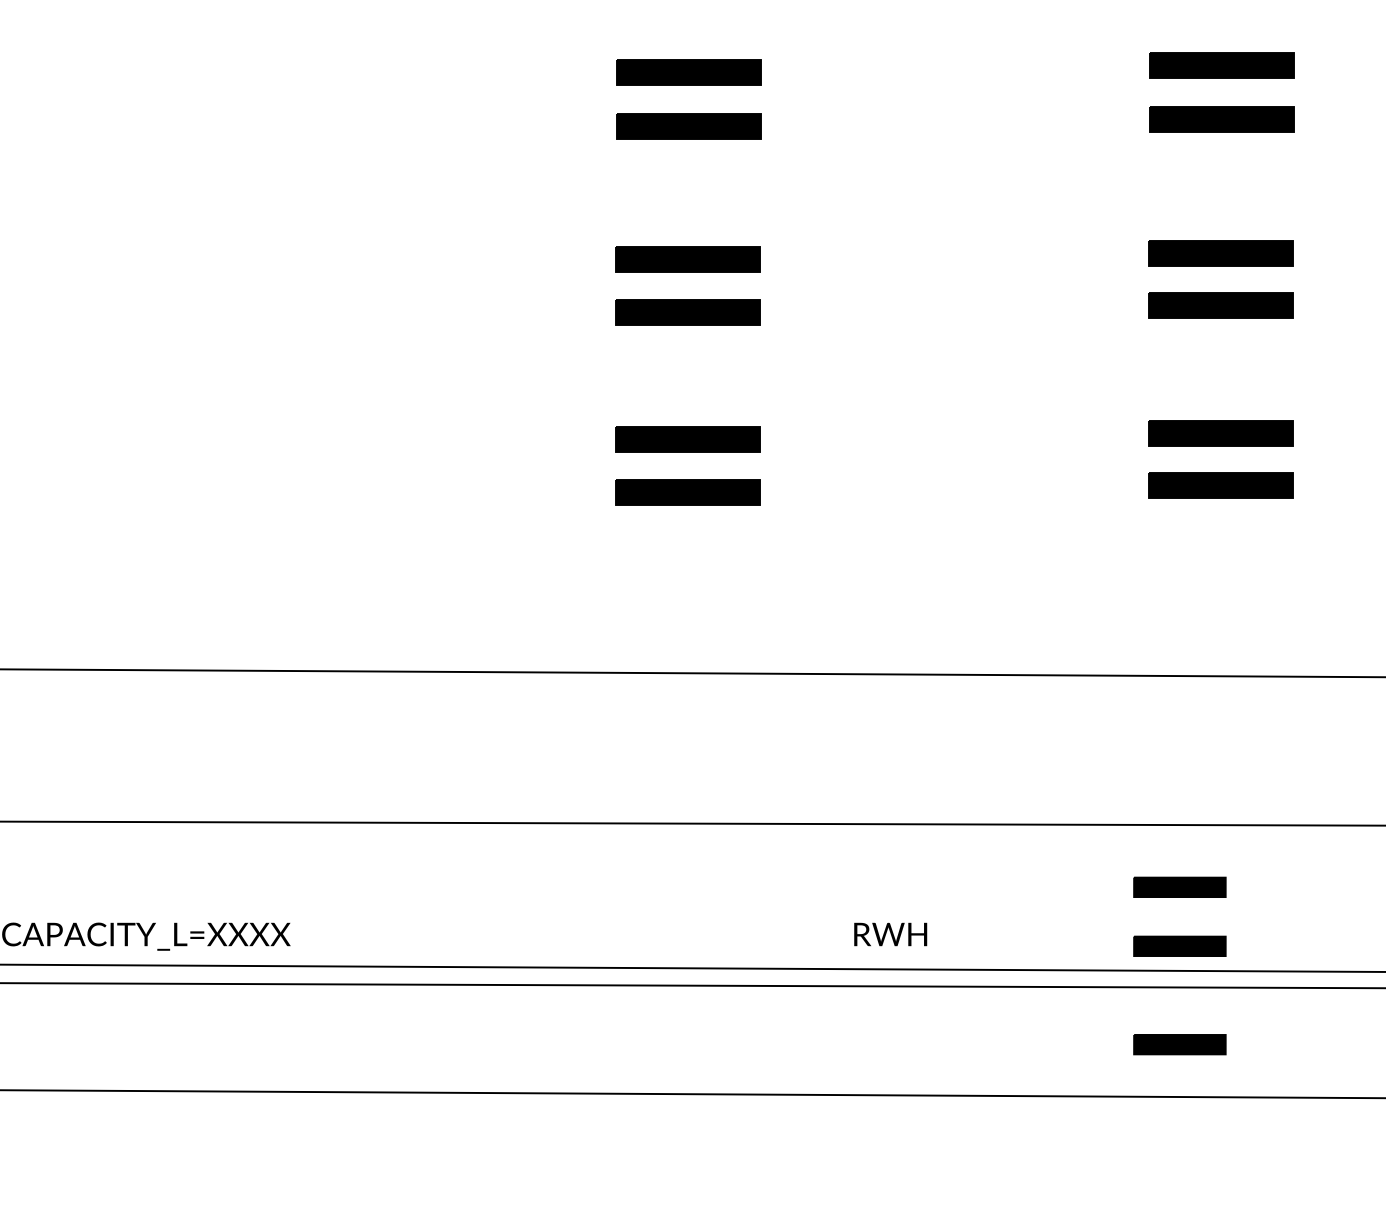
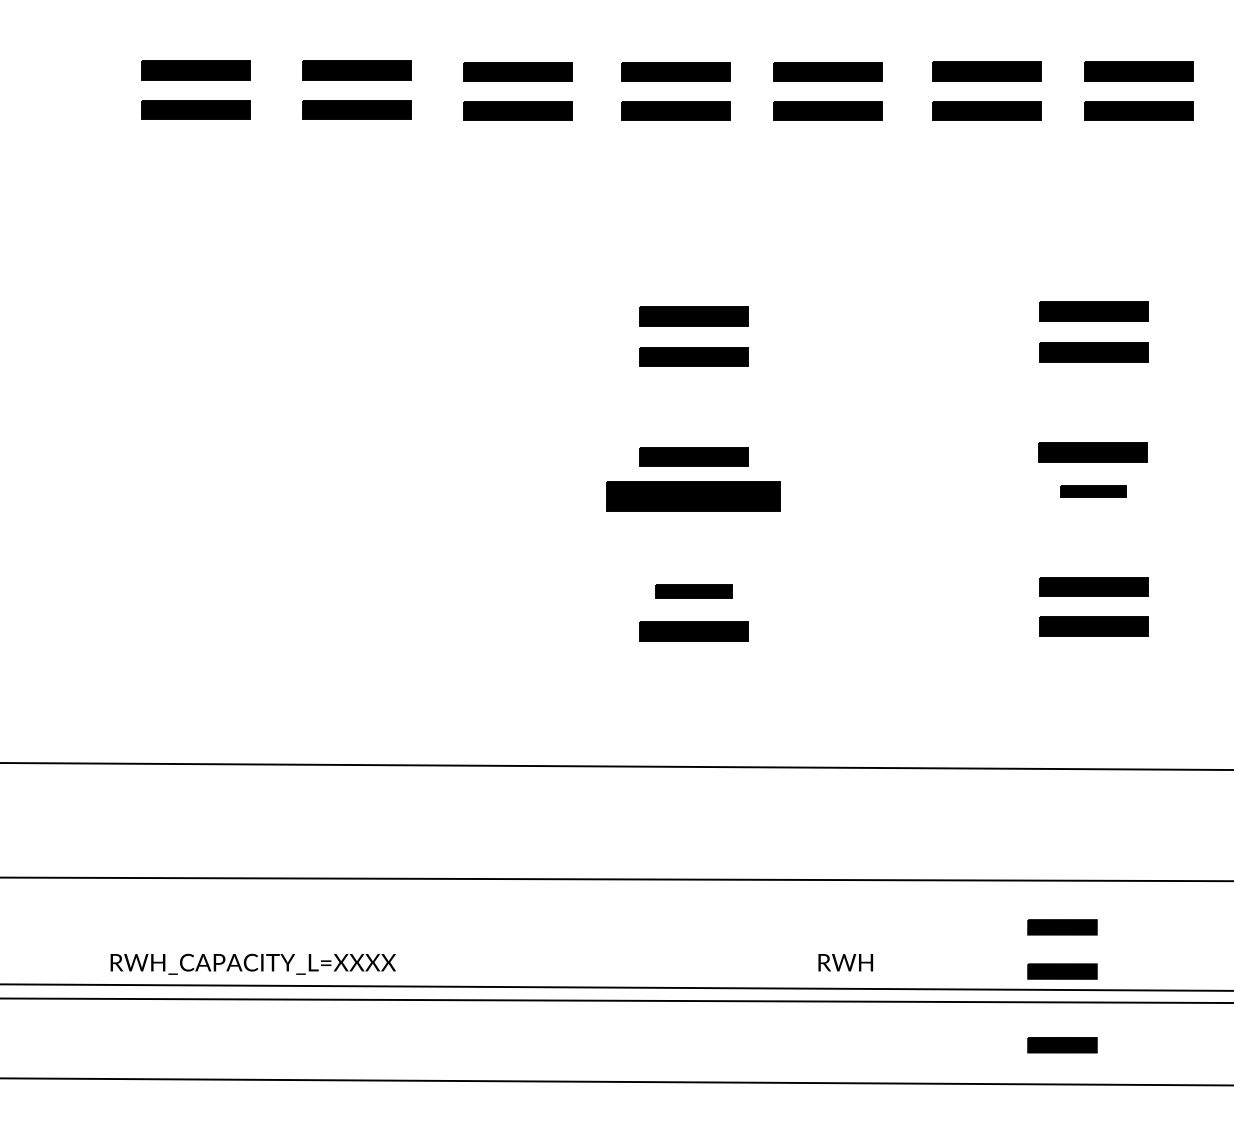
part: (1219, 305) -> (1092, 491), size x0.6
part: (687, 312) -> (693, 496), size x1.6
part: (687, 439) -> (693, 591), size x0.7

